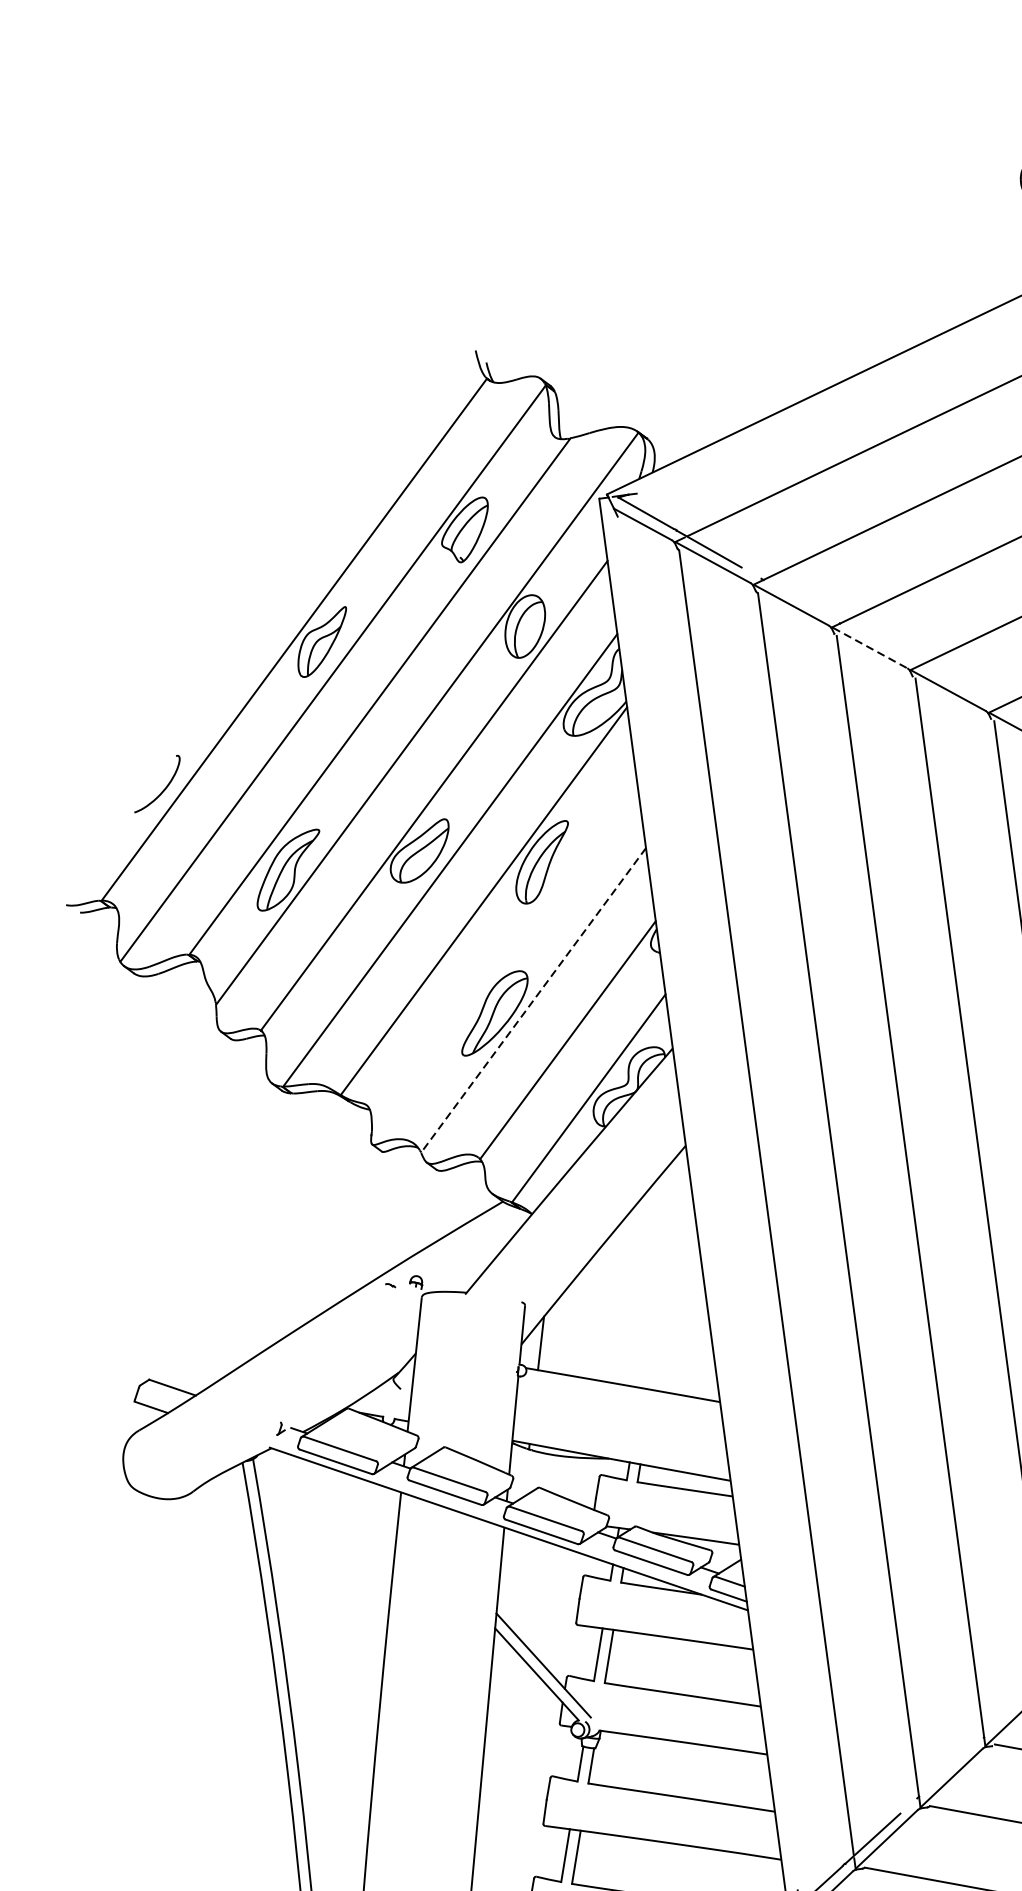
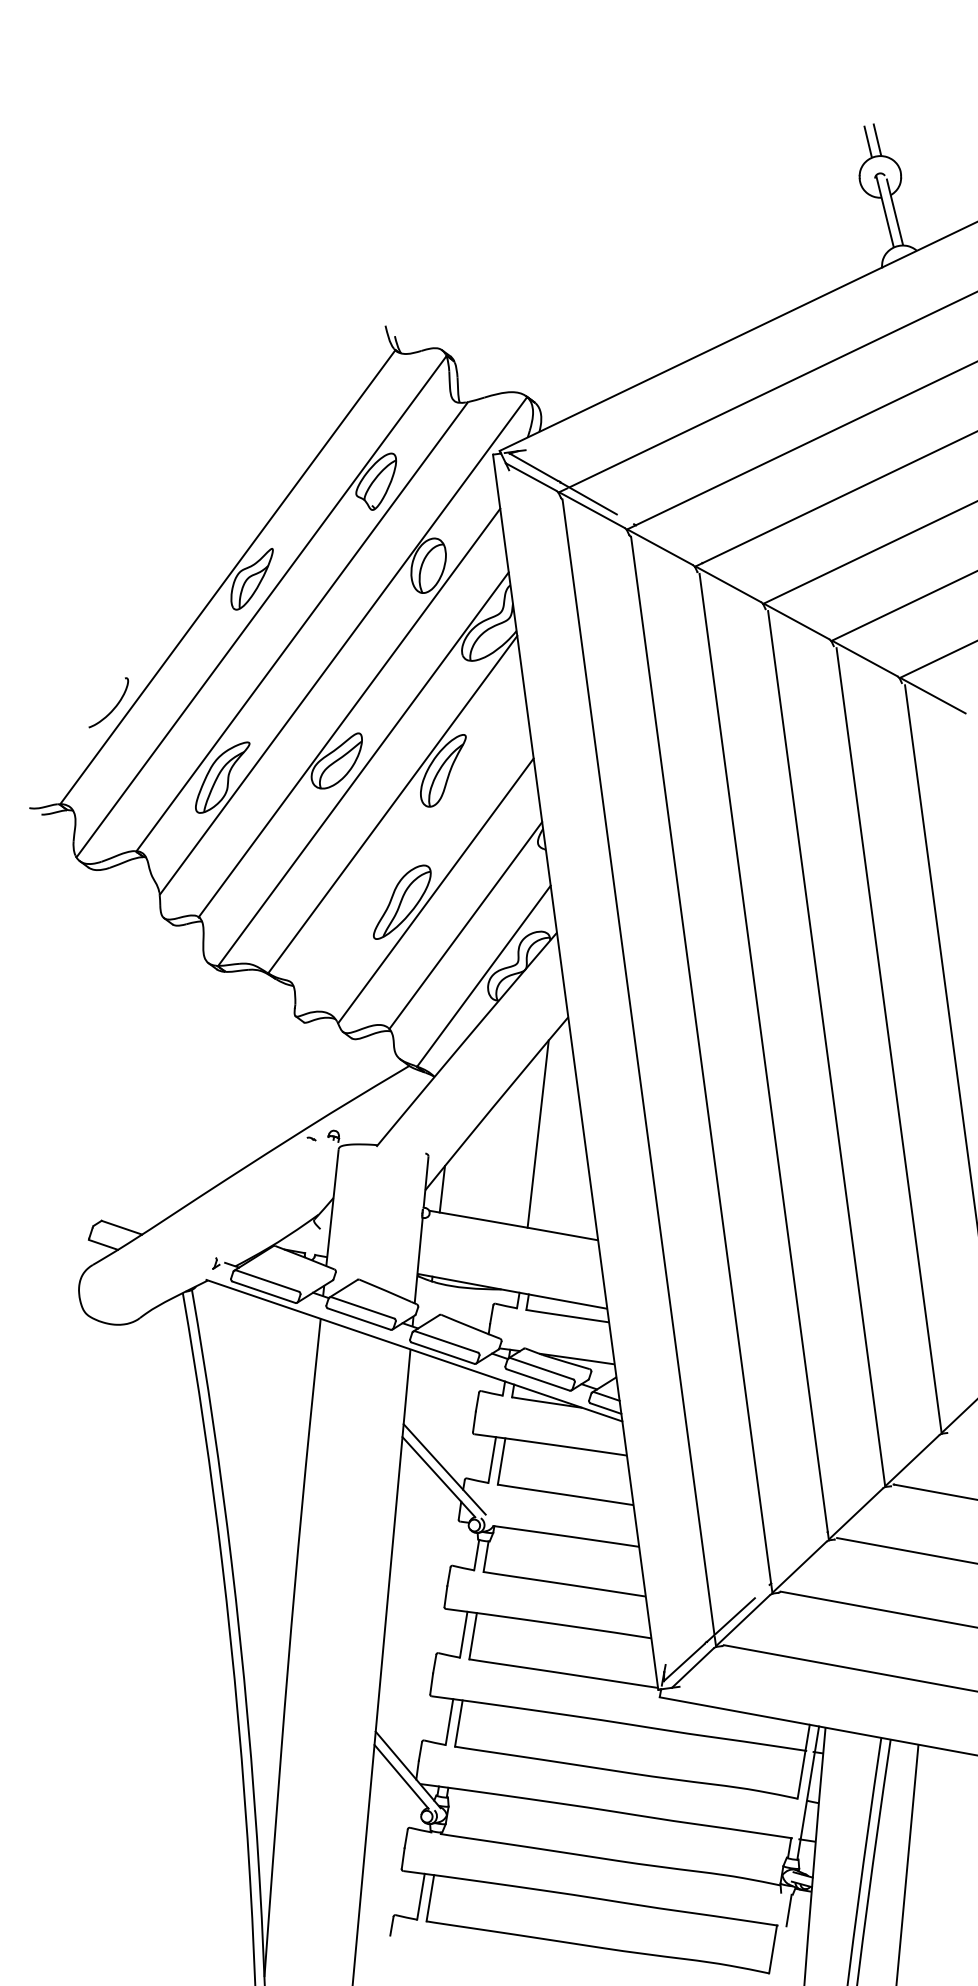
line: (870, 648) -> (728, 584), dashed -> solid
line: (533, 999) -> (435, 890), dashed -> solid
line: (650, 1279) -> (537, 1133), added

